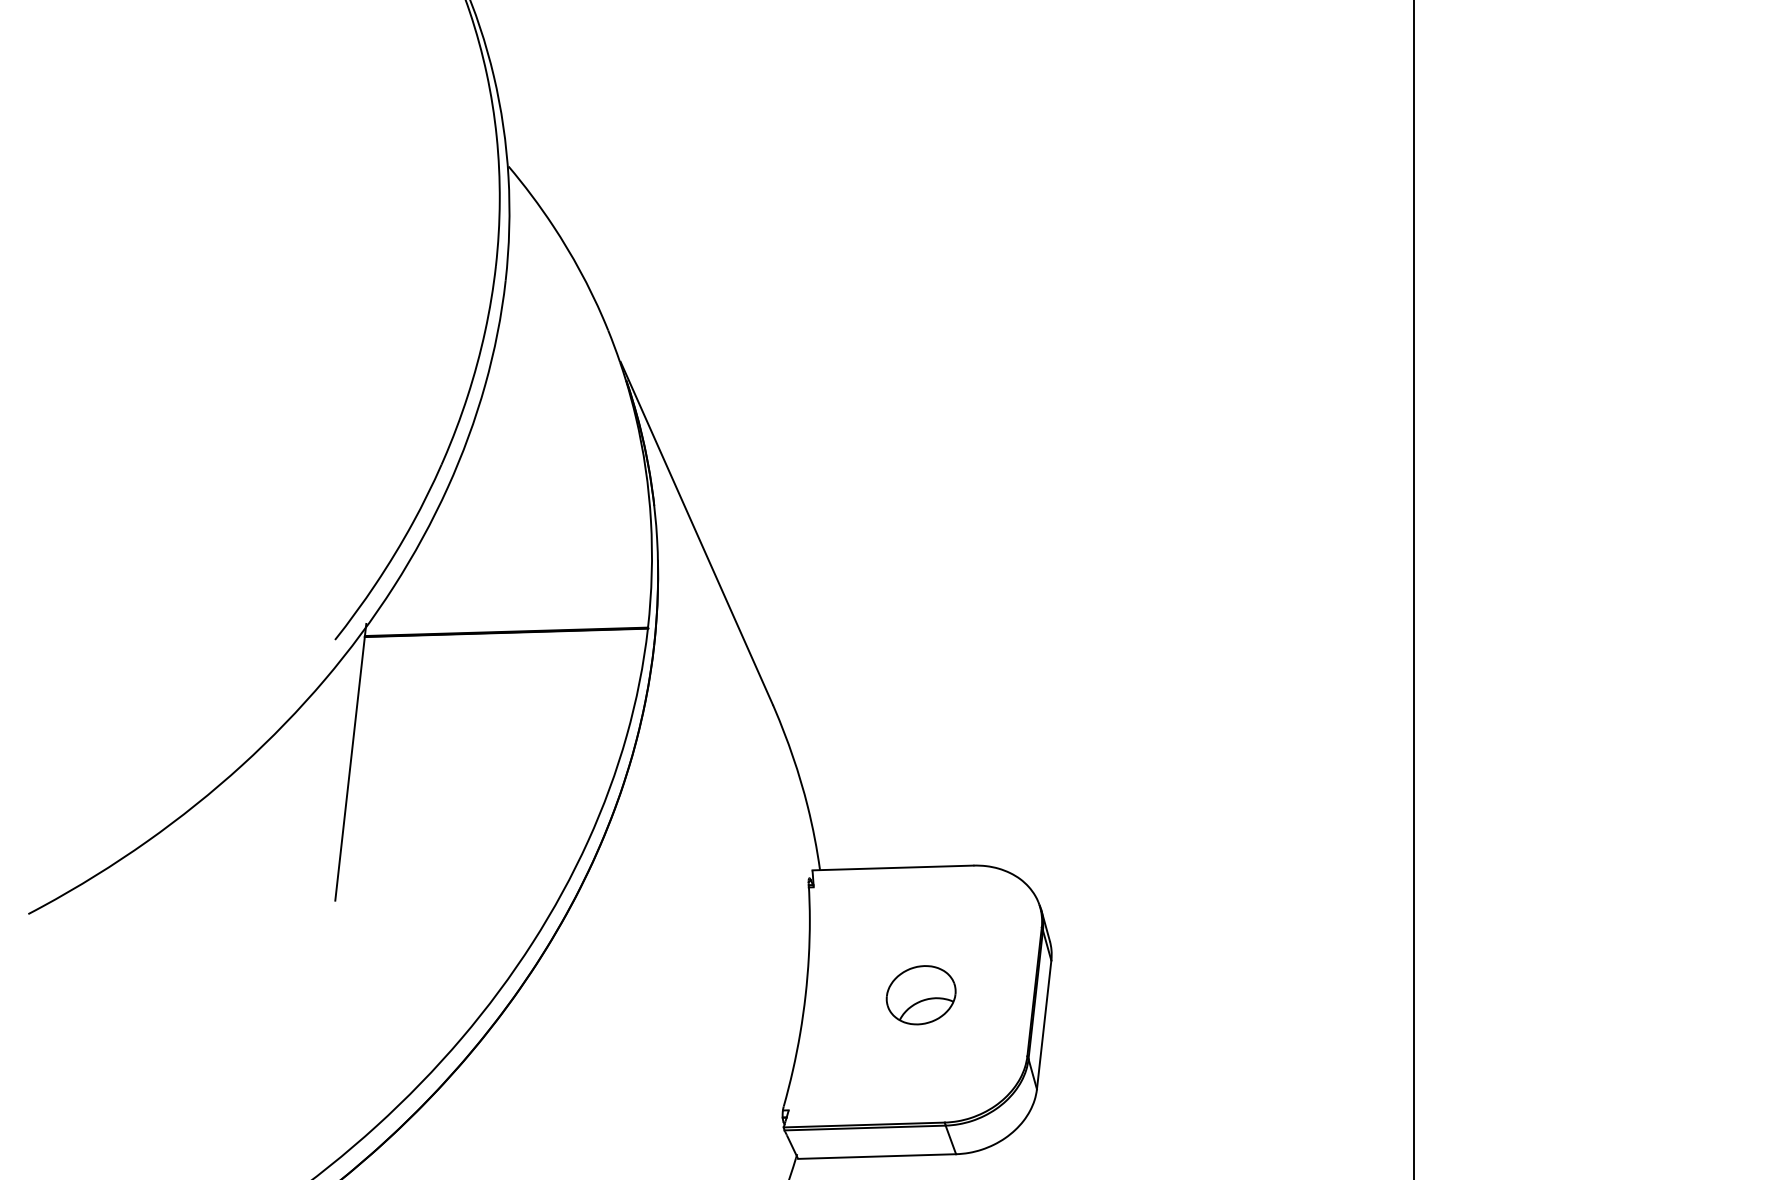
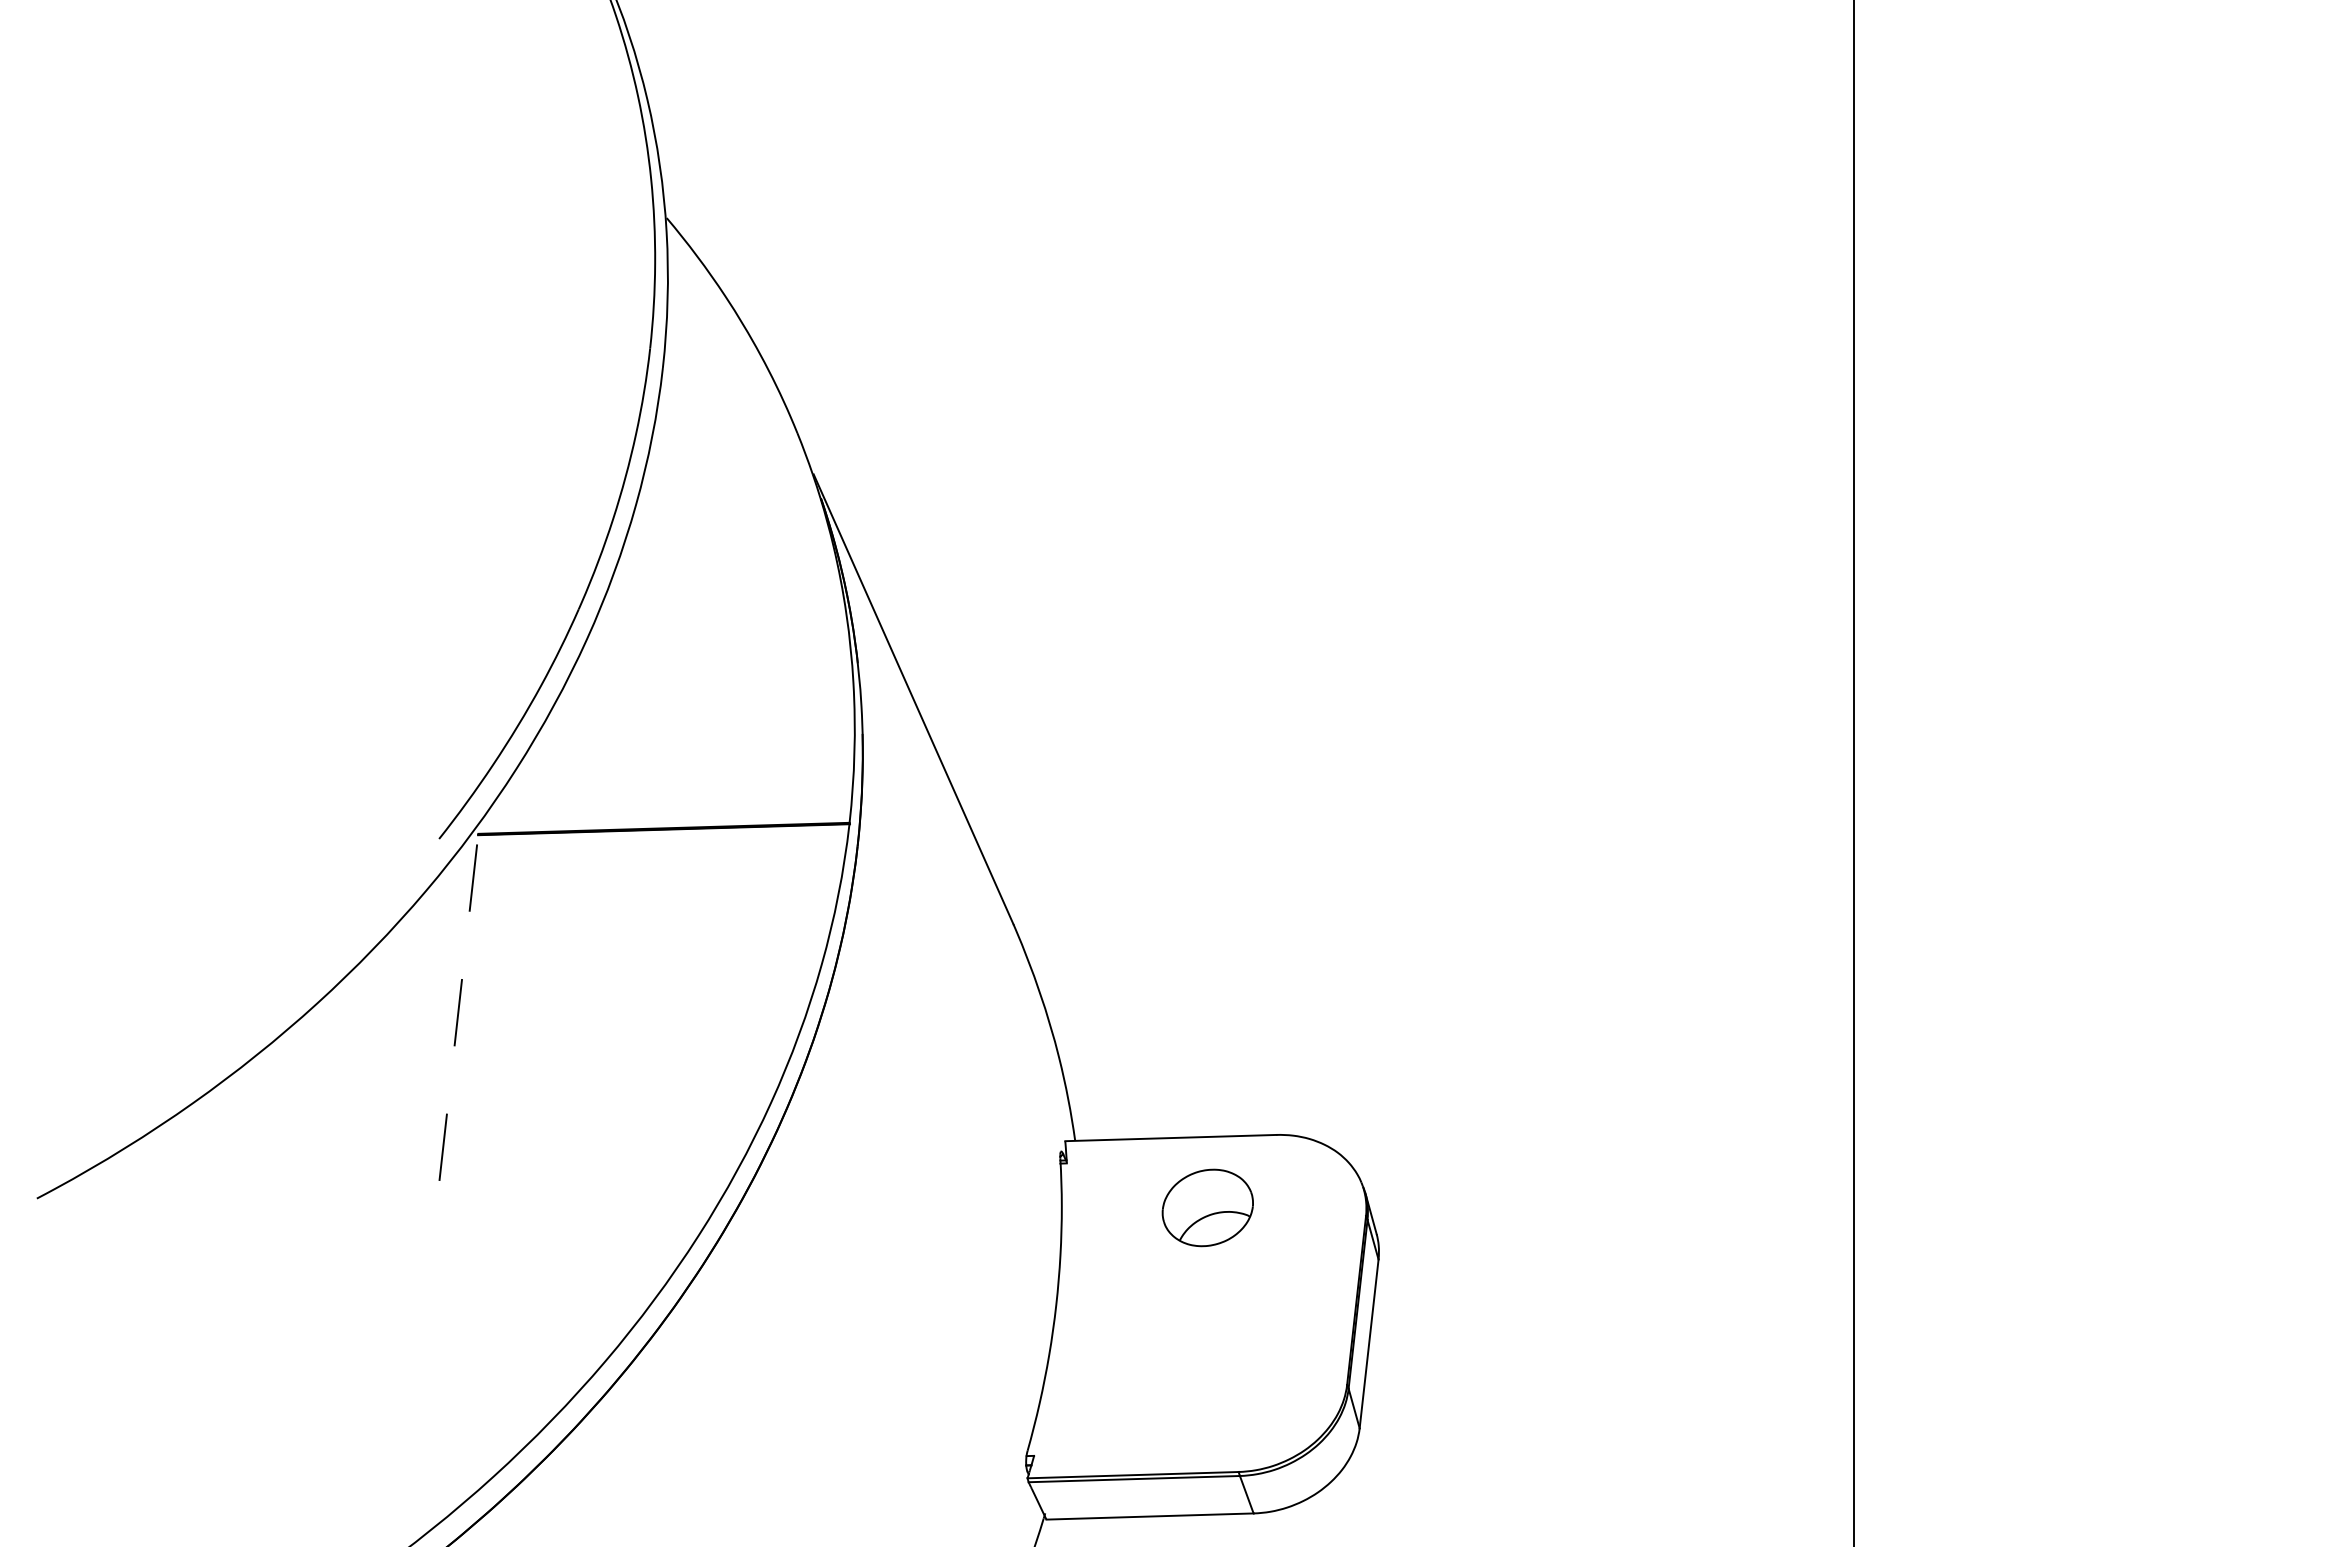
line: (350, 762) -> (459, 999), solid -> dashed
part: (920, 994) -> (1207, 1207), moved

